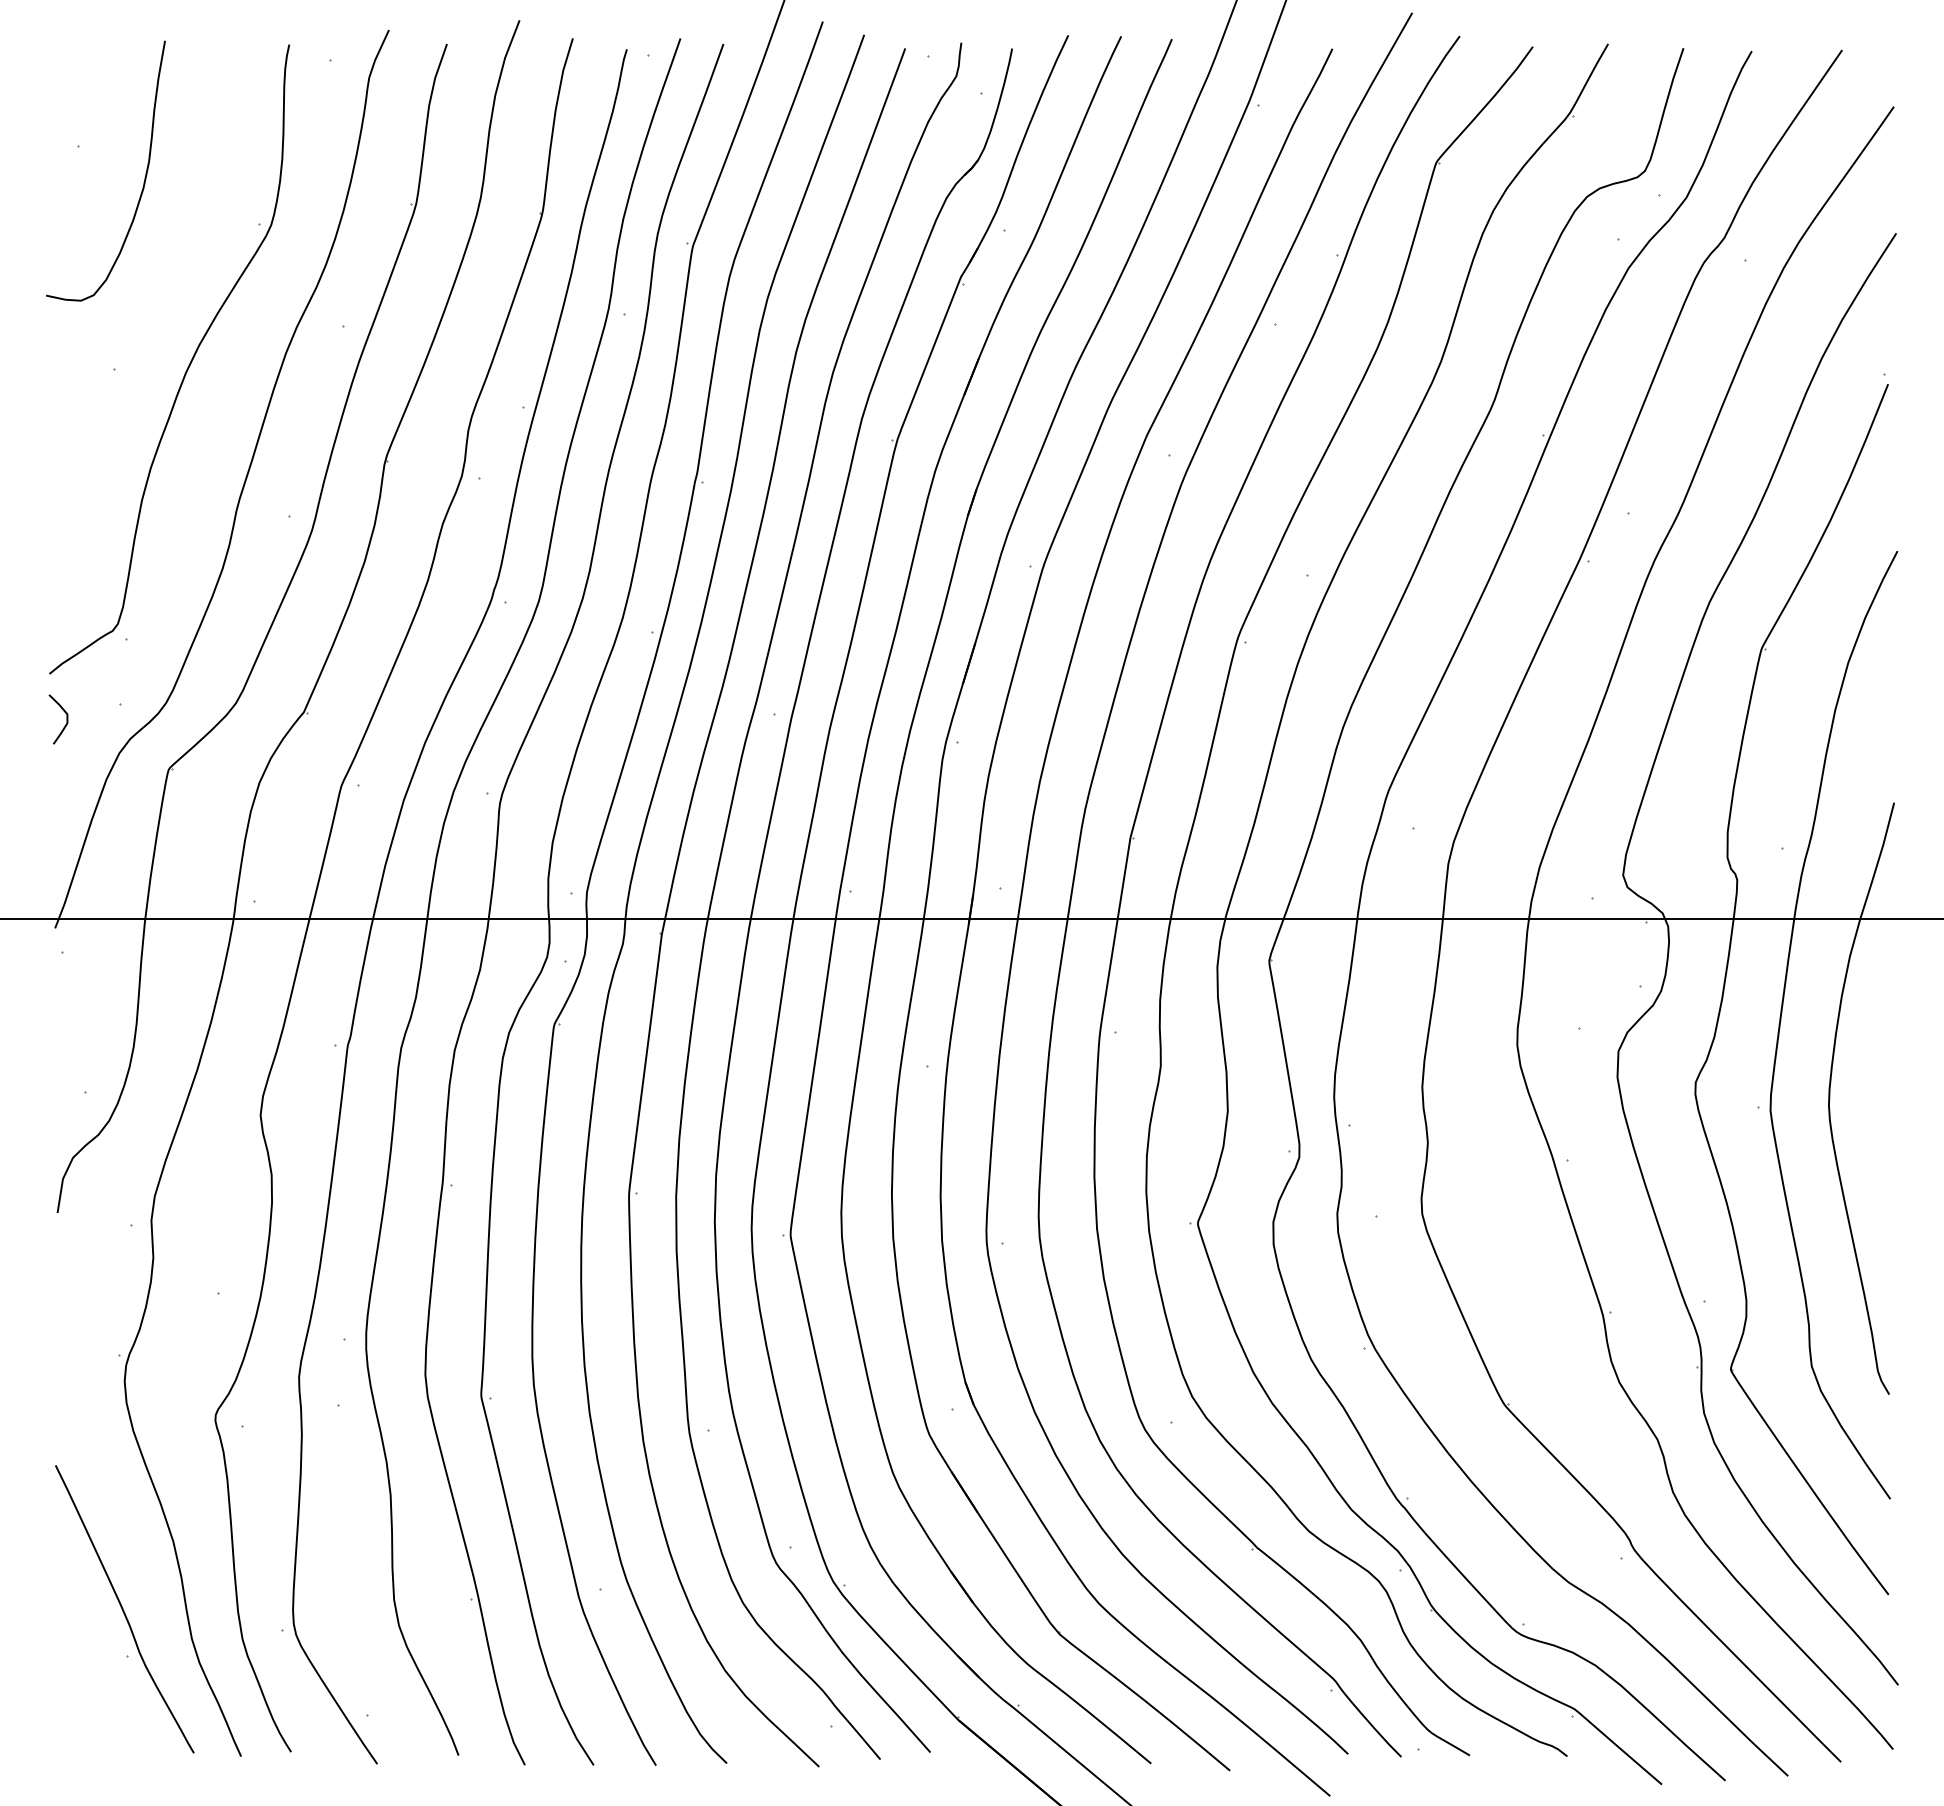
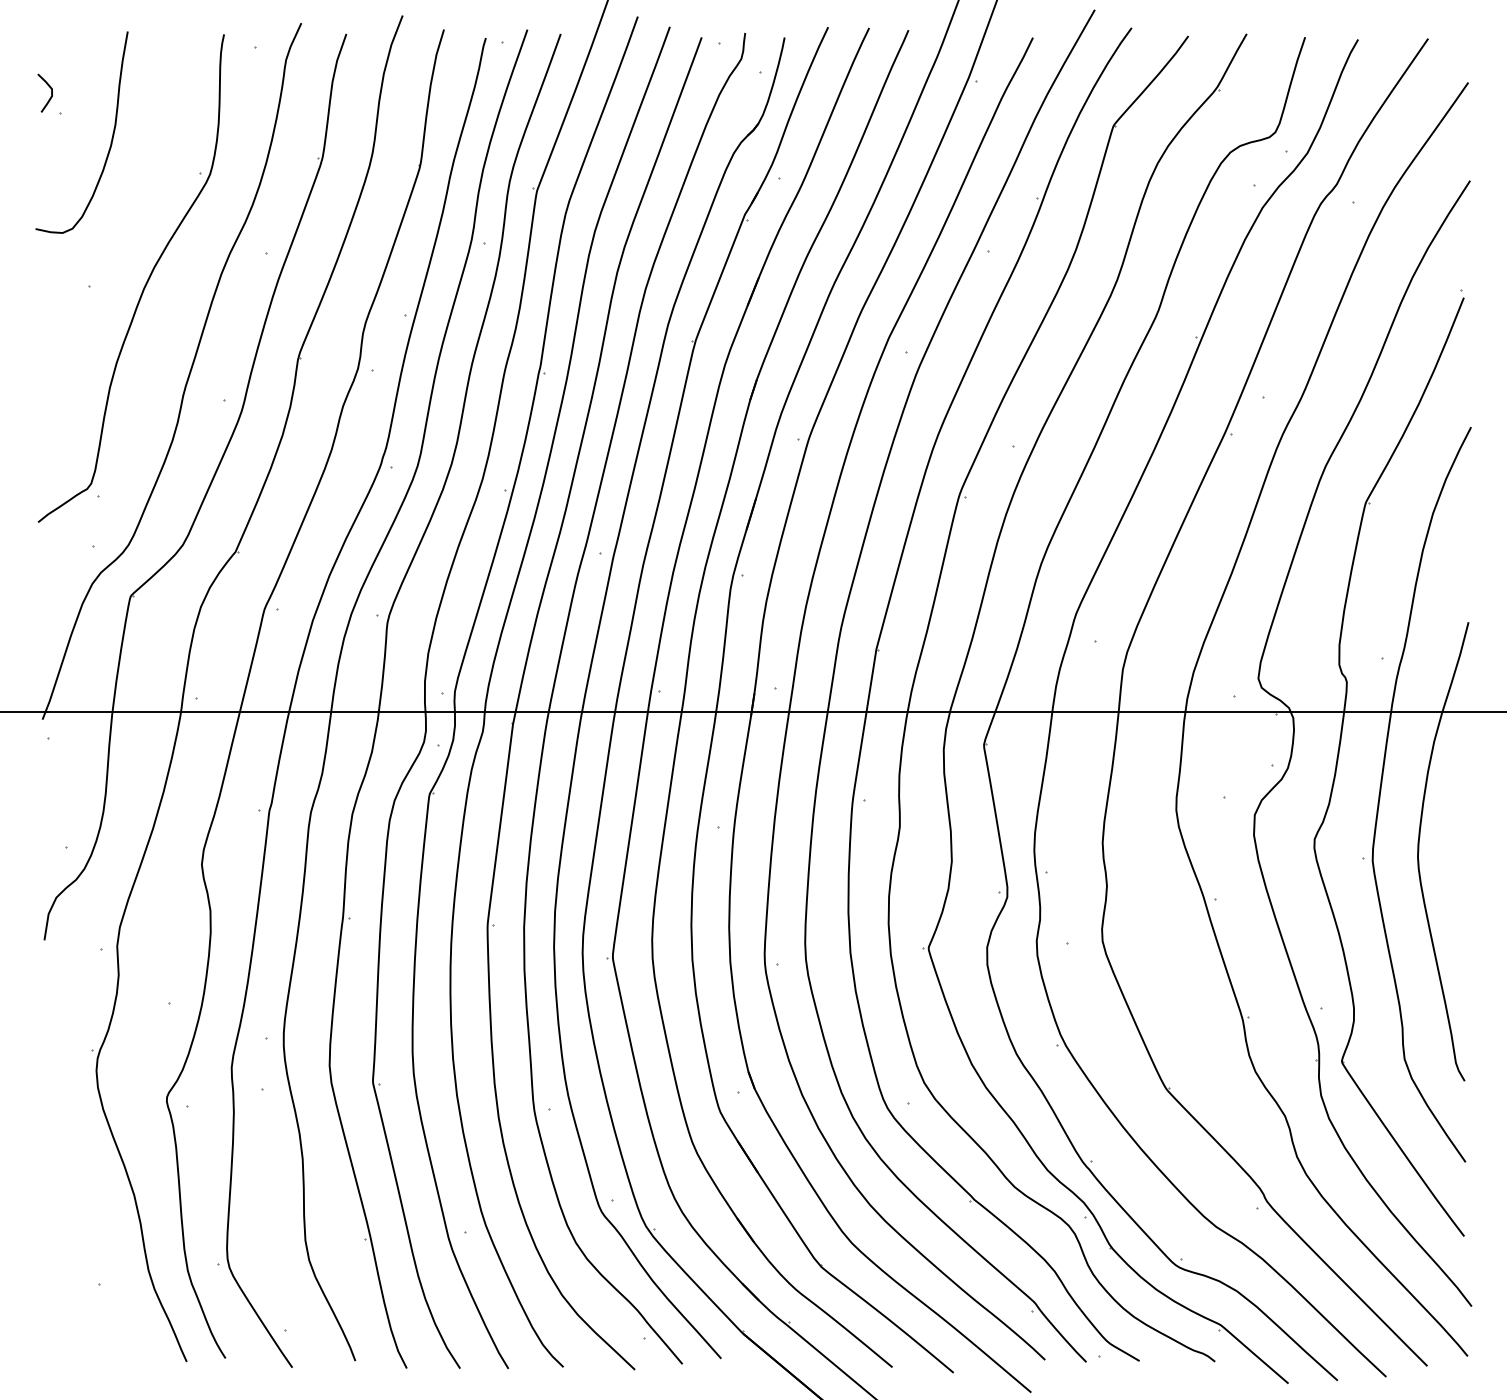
curve: (66, 719) -> (51, 93), moved
curve: (123, 1609) -> (95, 1247), removed

